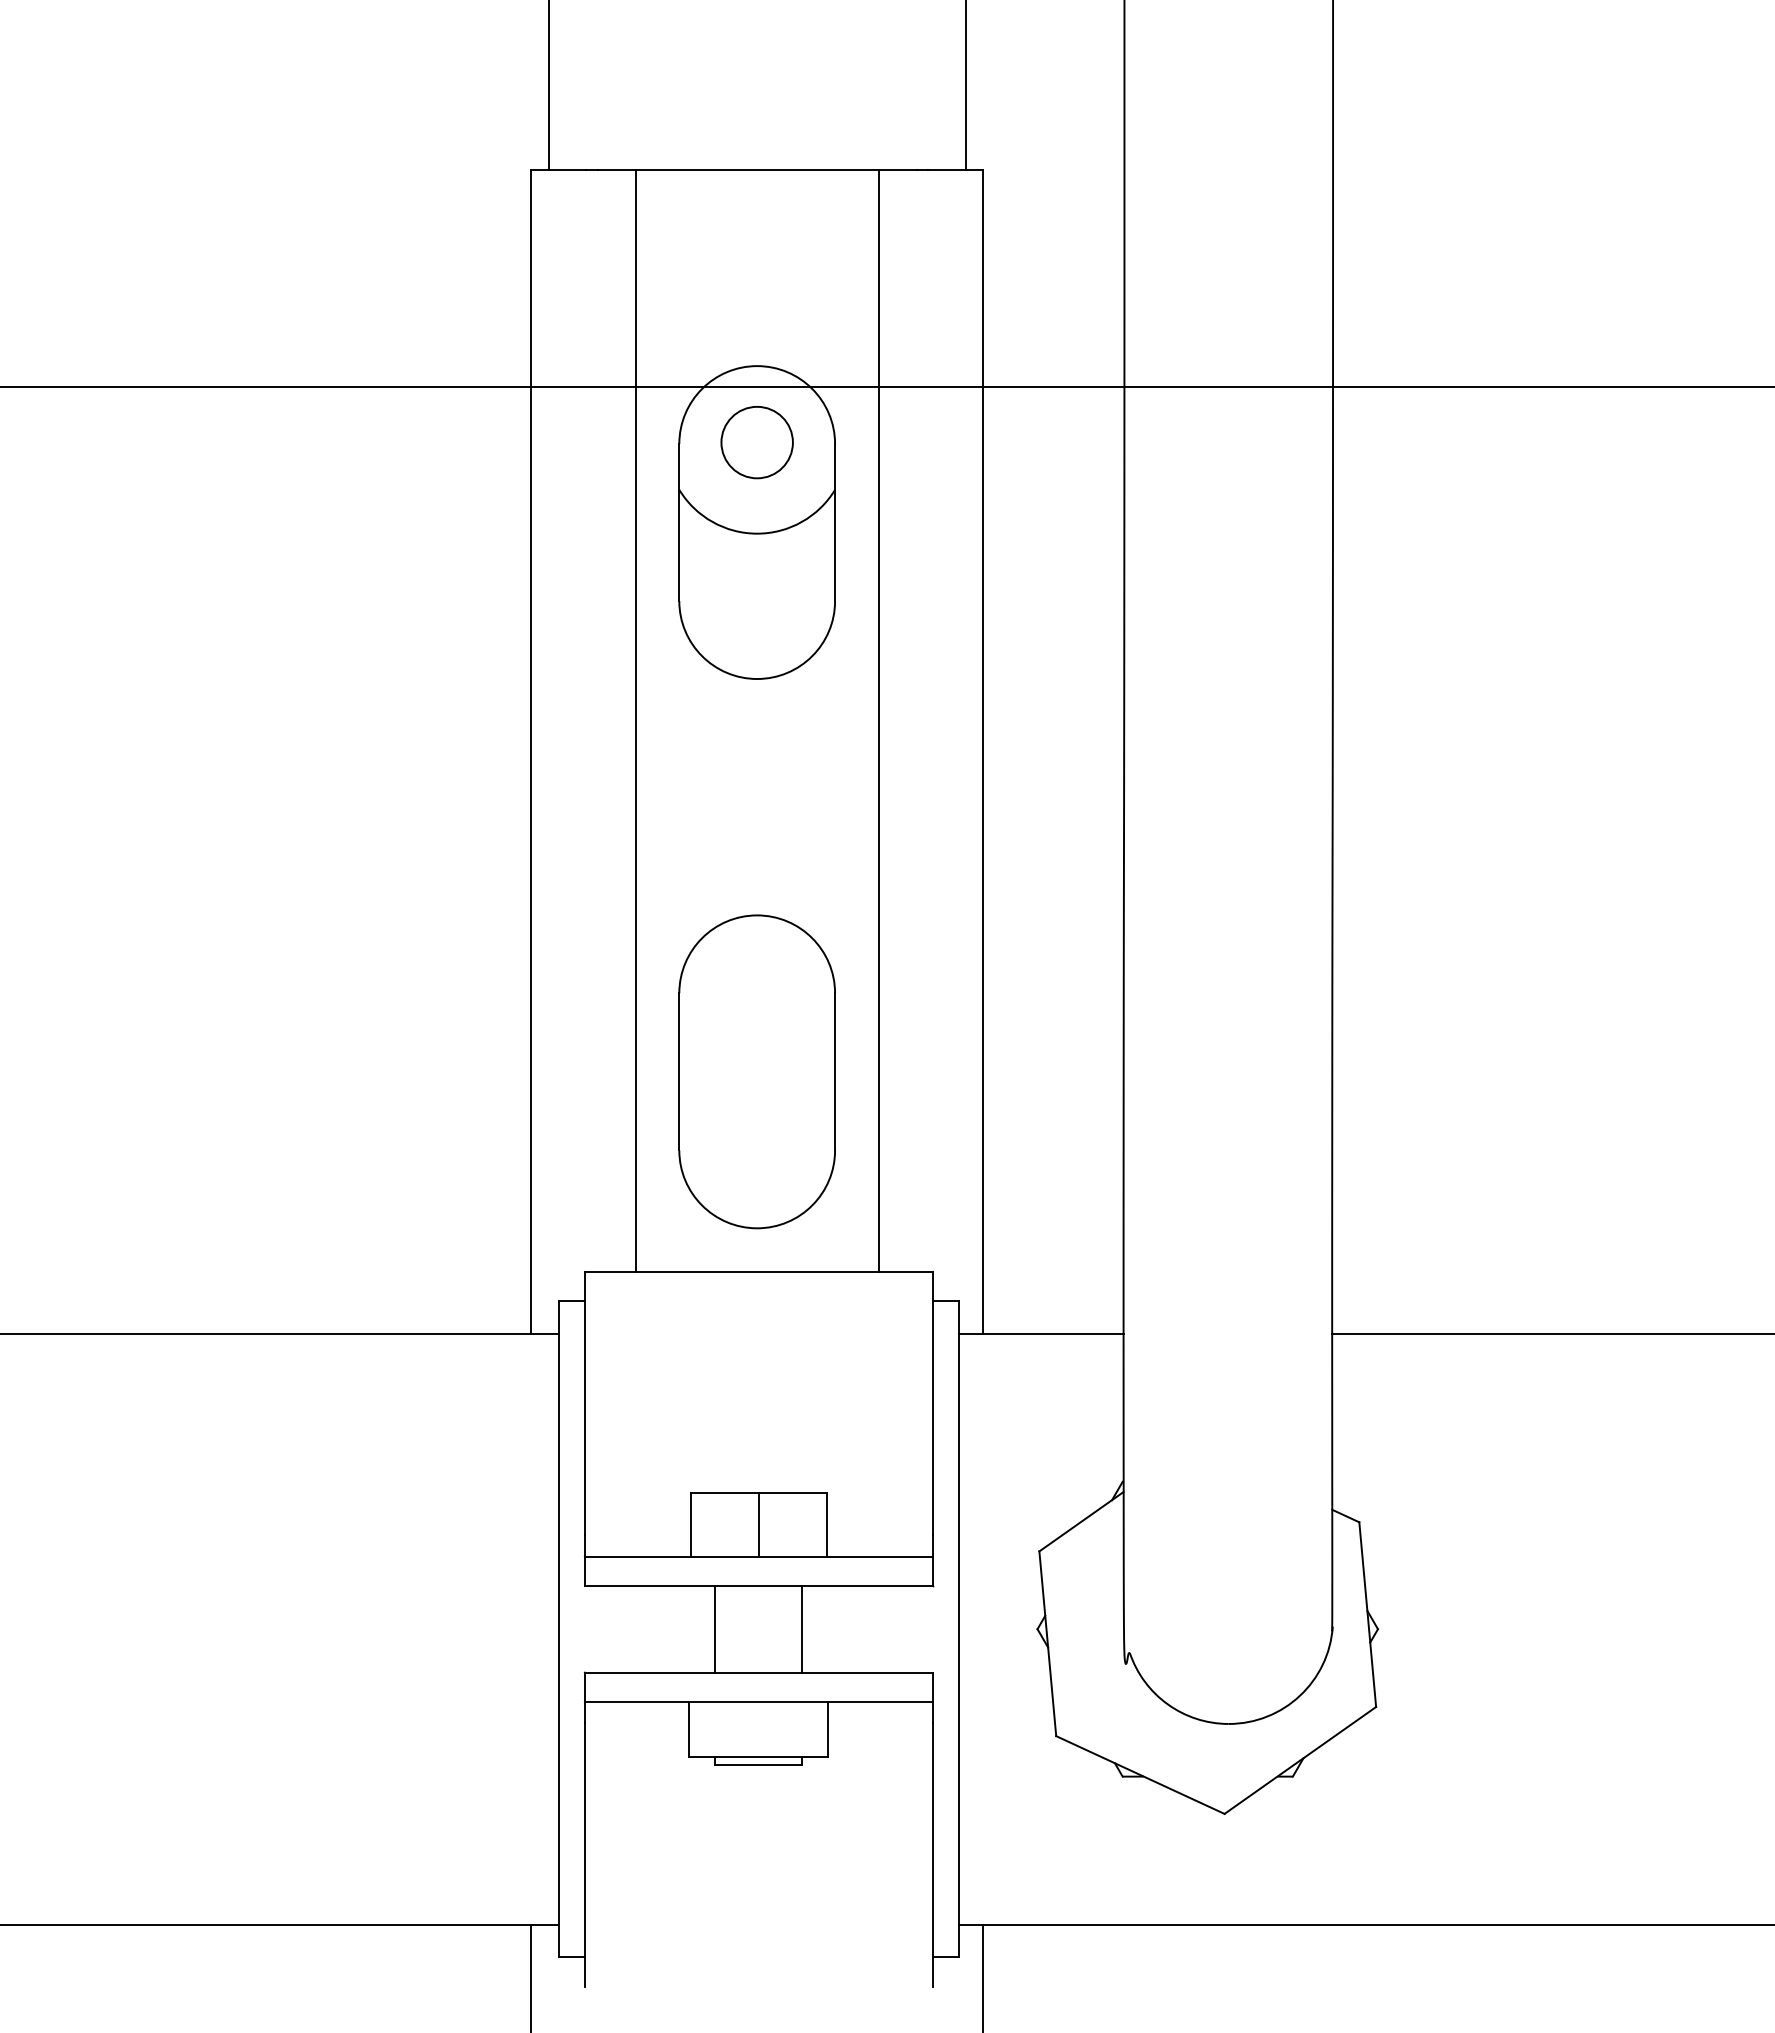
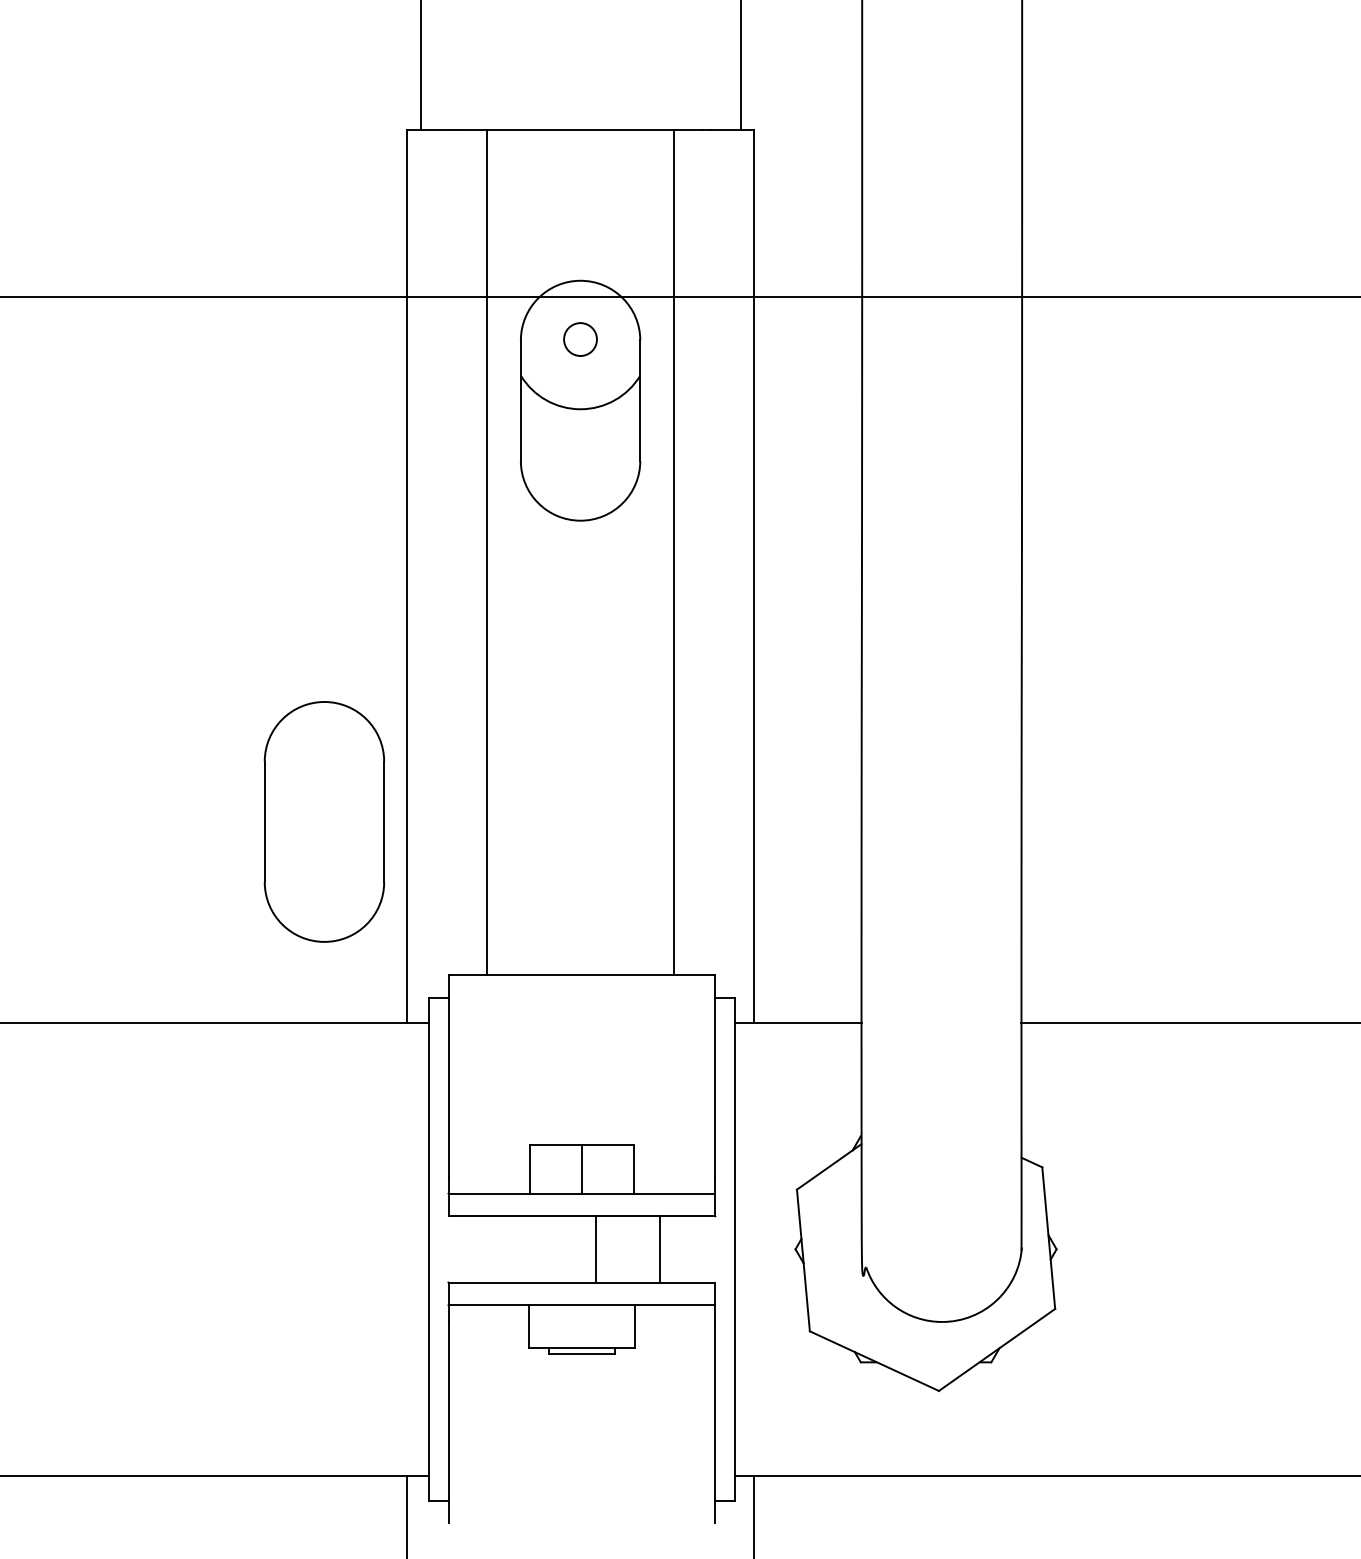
circle: (756, 442) -> (580, 339), size x0.6
part: (756, 1071) -> (323, 821), moved
line: (715, 1628) -> (596, 1248), moved
line: (802, 1628) -> (660, 1248), moved

